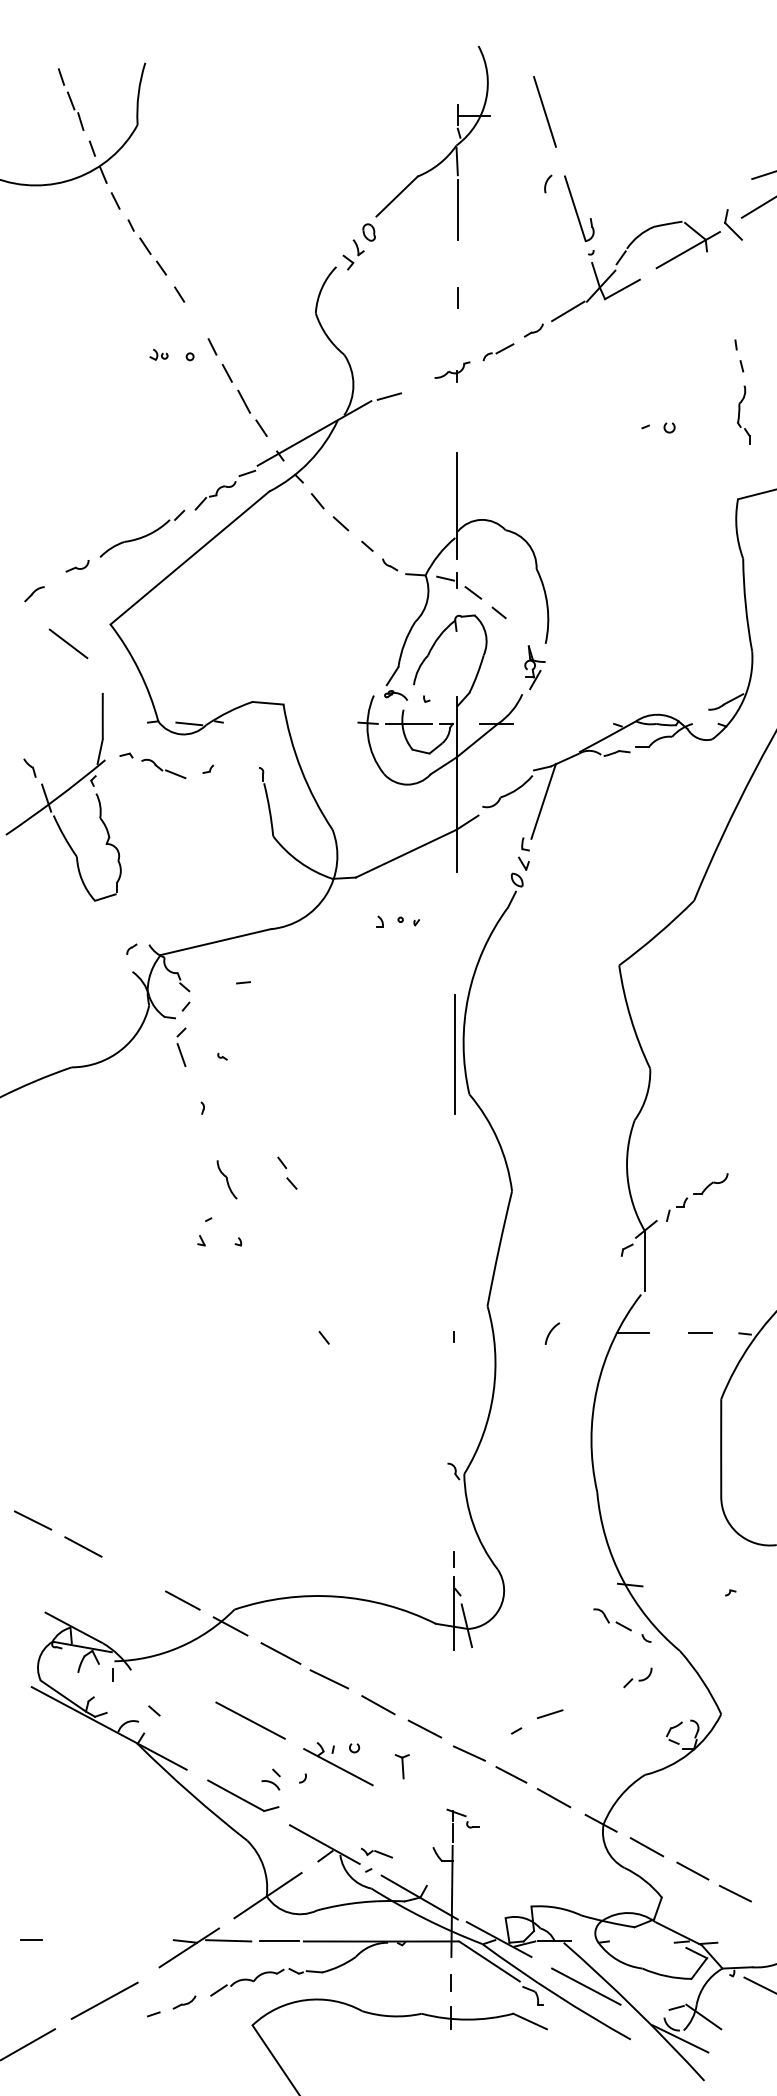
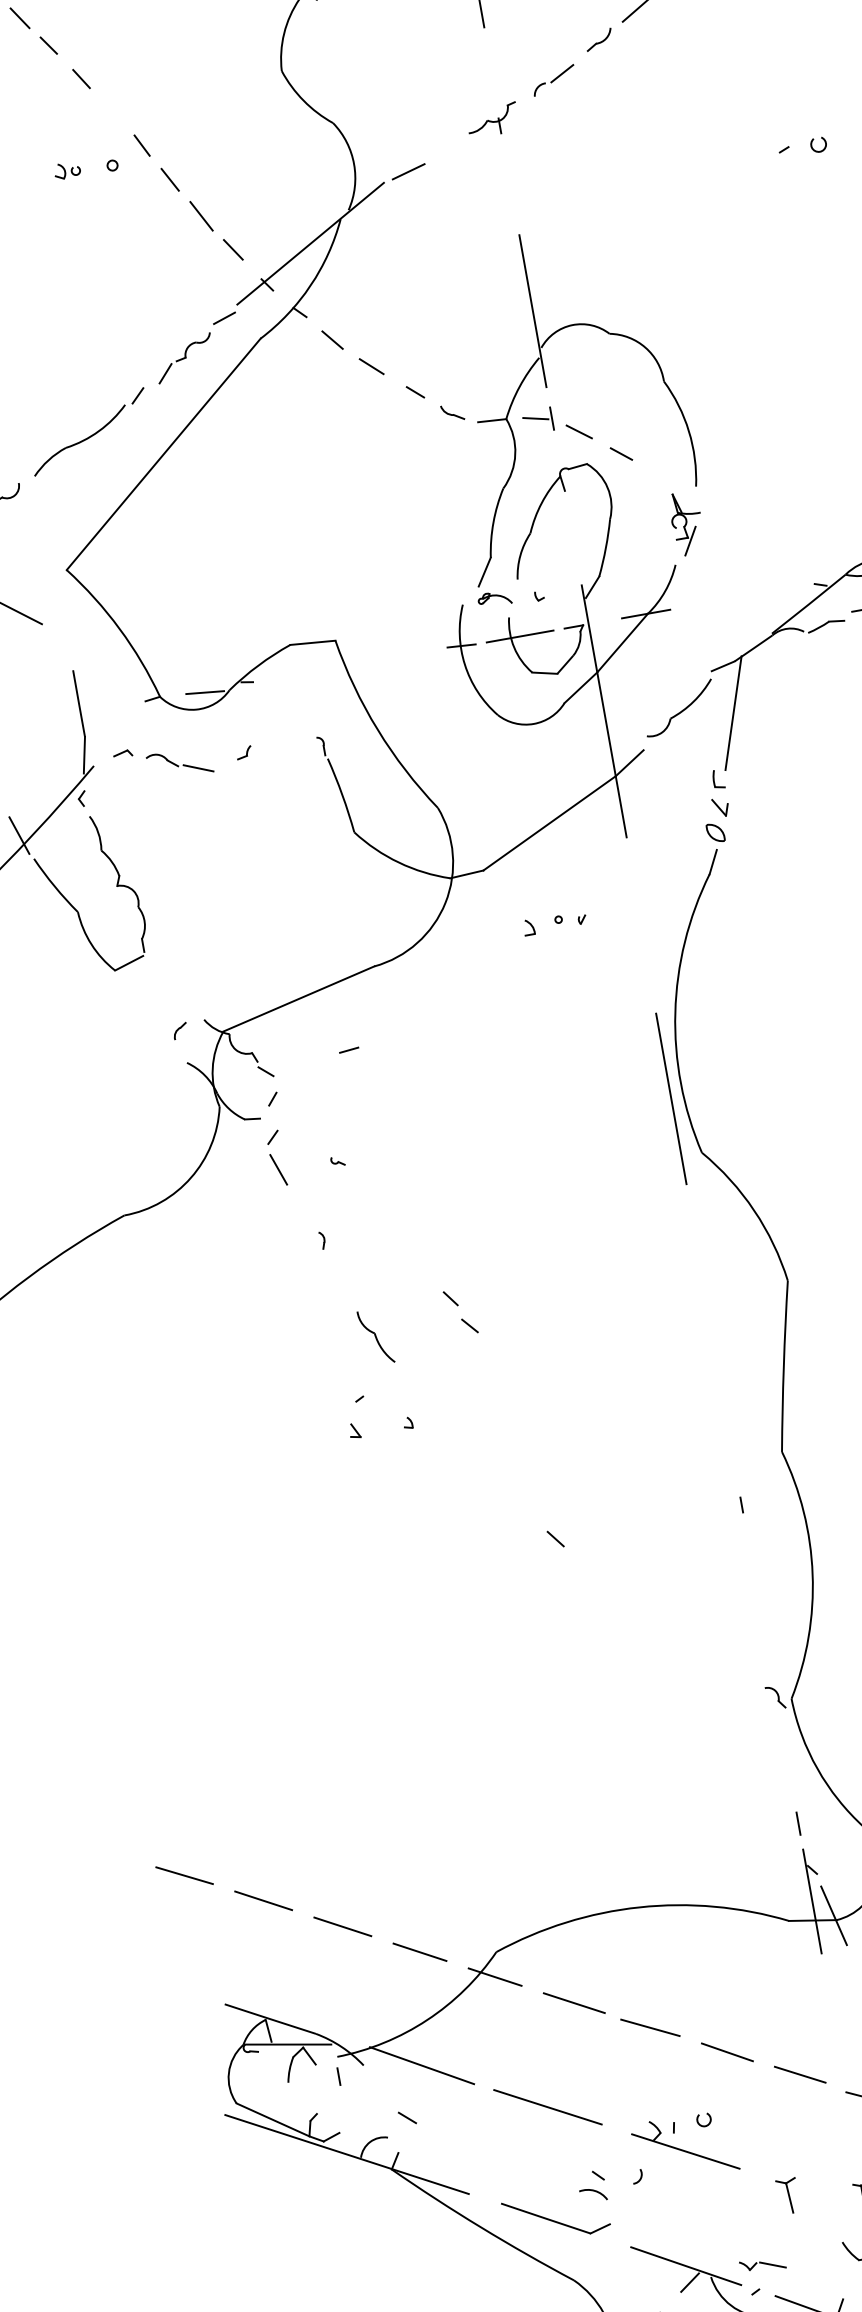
line: (133, 1573) -> (342, 1926), added
line: (170, 1677) -> (421, 2065), added
part: (401, 1766) -> (787, 2196), moved

